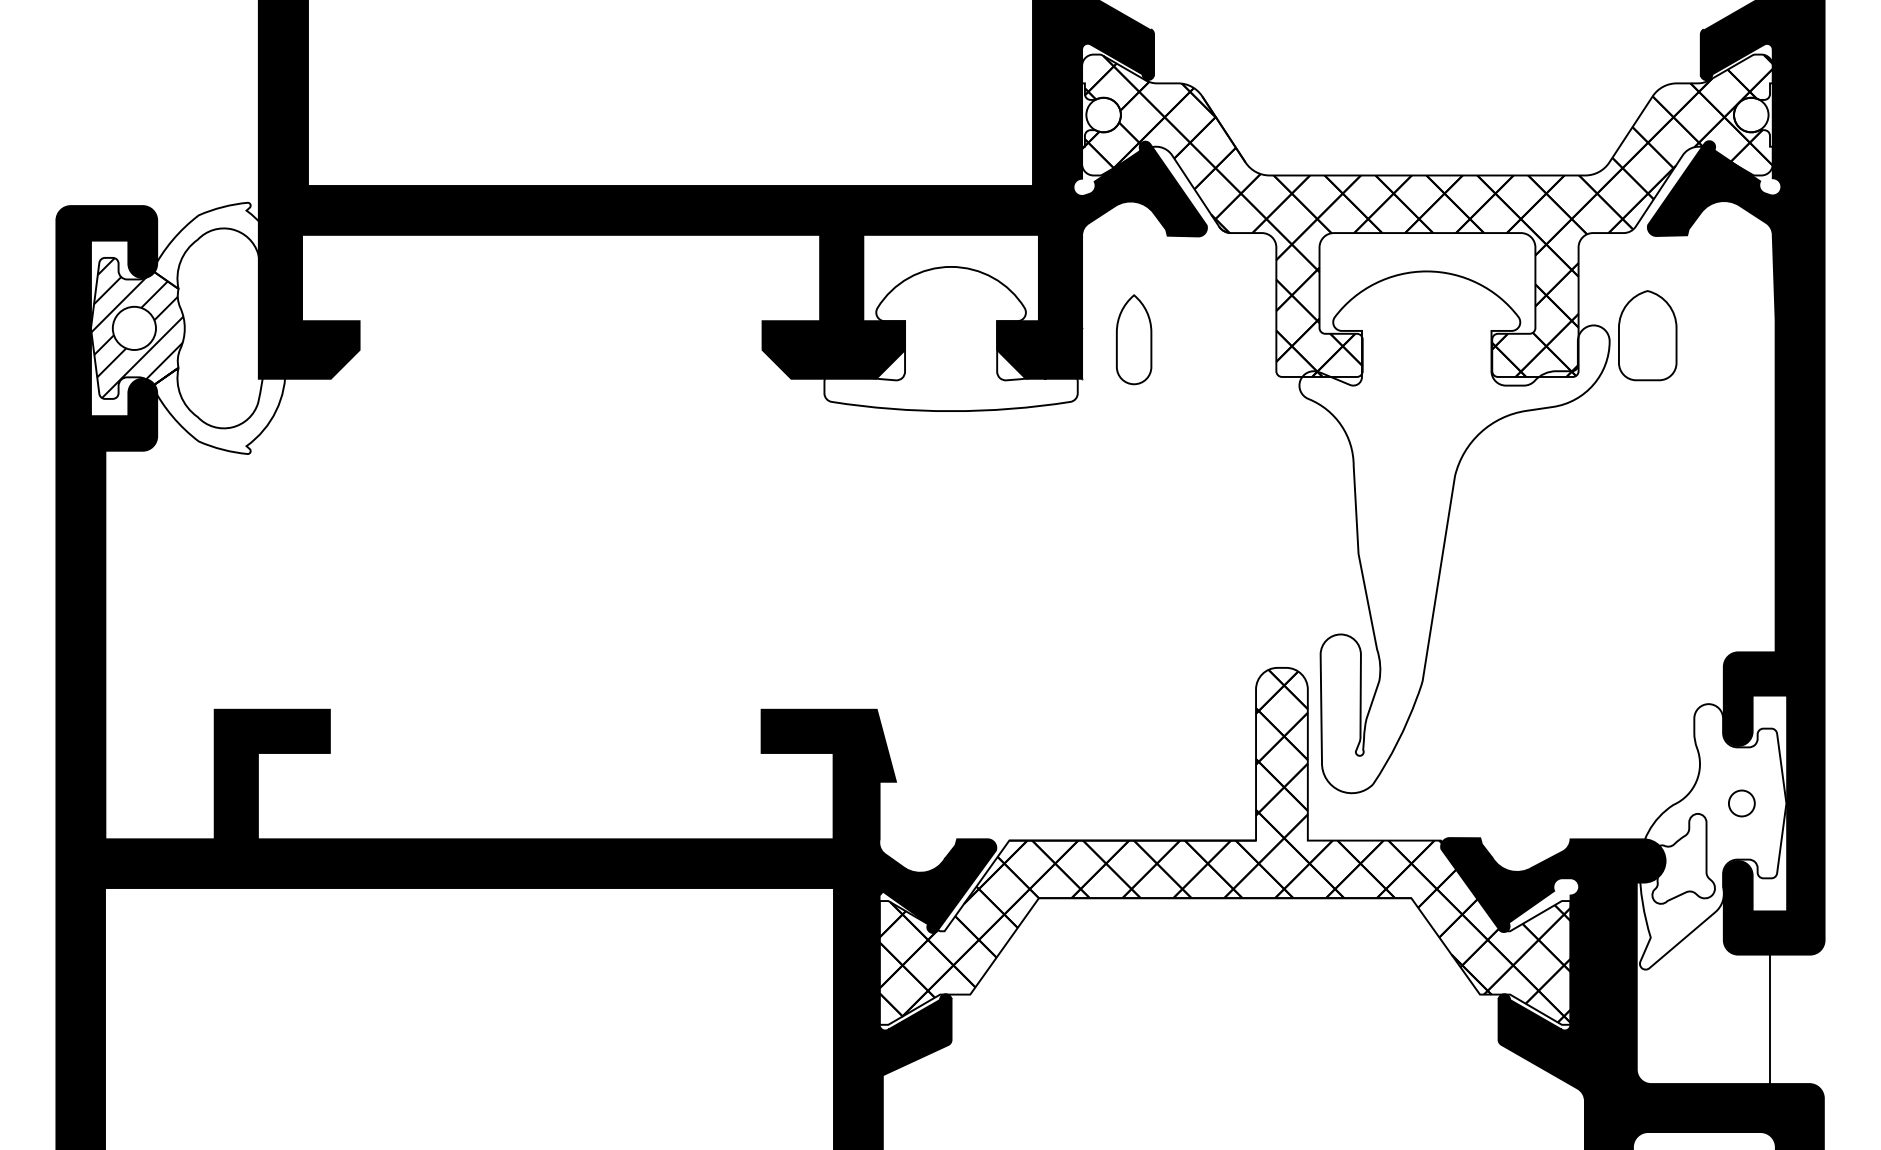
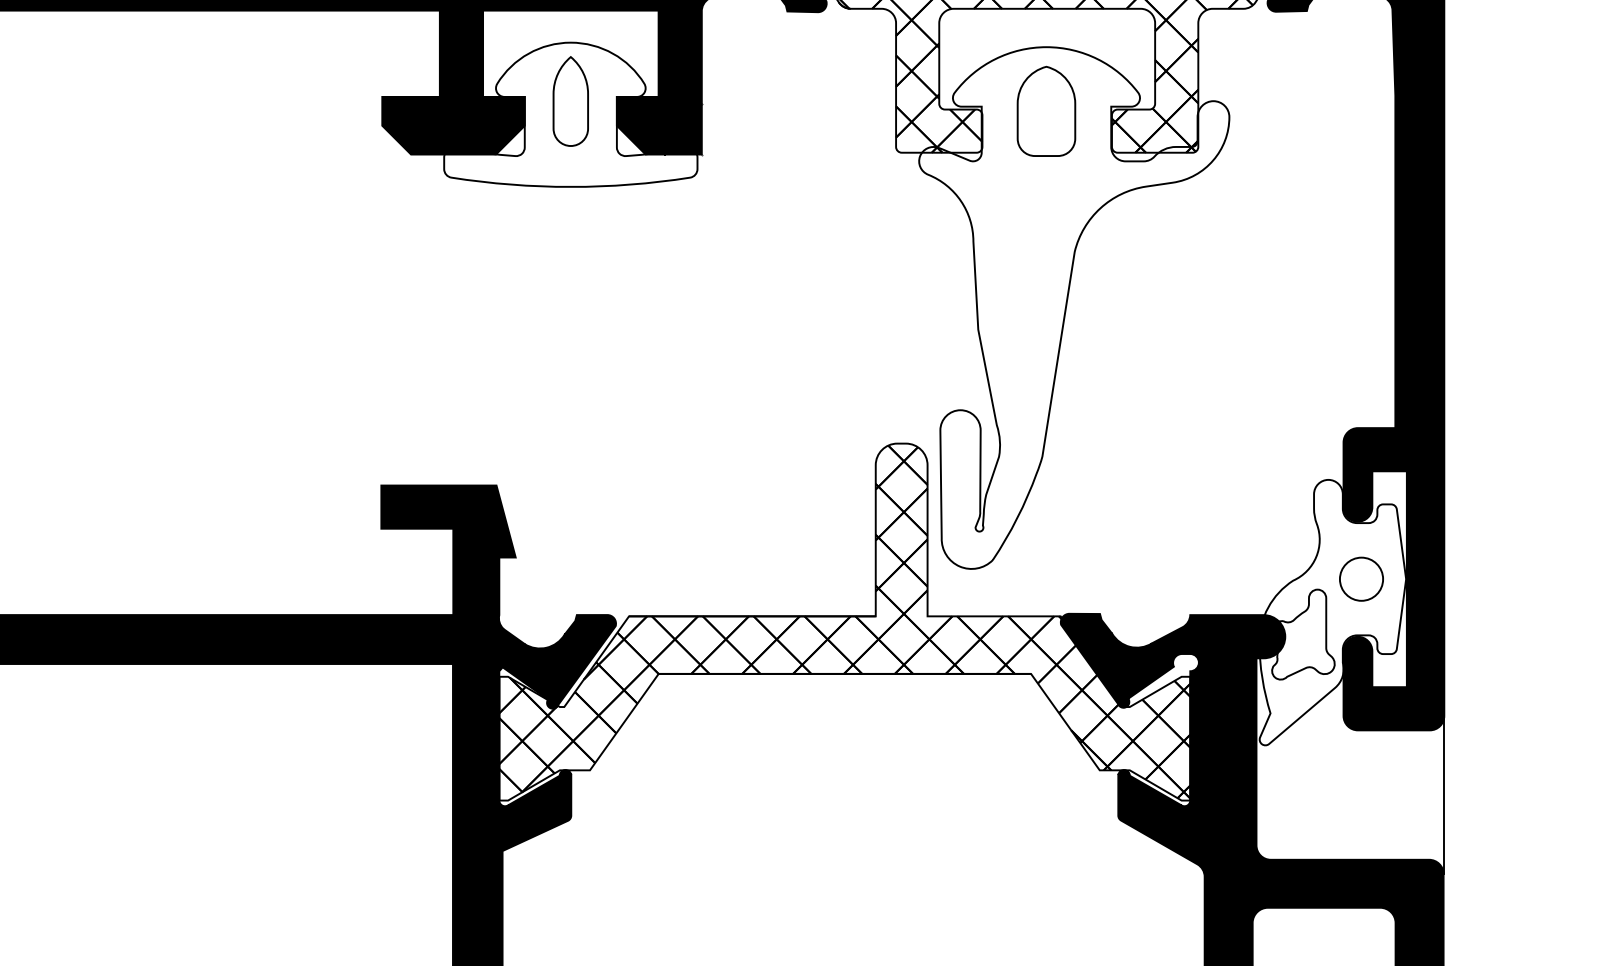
part: (1647, 335) -> (1046, 111), moved
part: (1134, 339) -> (571, 101), moved
circle: (1741, 803) -> (1361, 579), size x1.67
line: (1769, 1019) -> (1443, 795), moved

